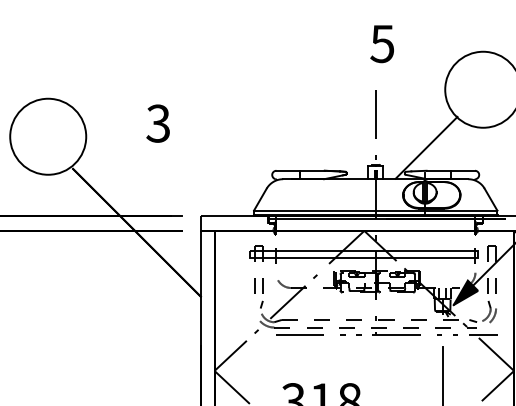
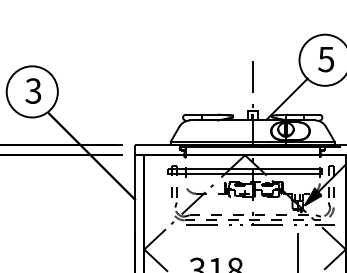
text: (381, 44) -> (325, 59), moved
text: (158, 122) -> (33, 90), moved

